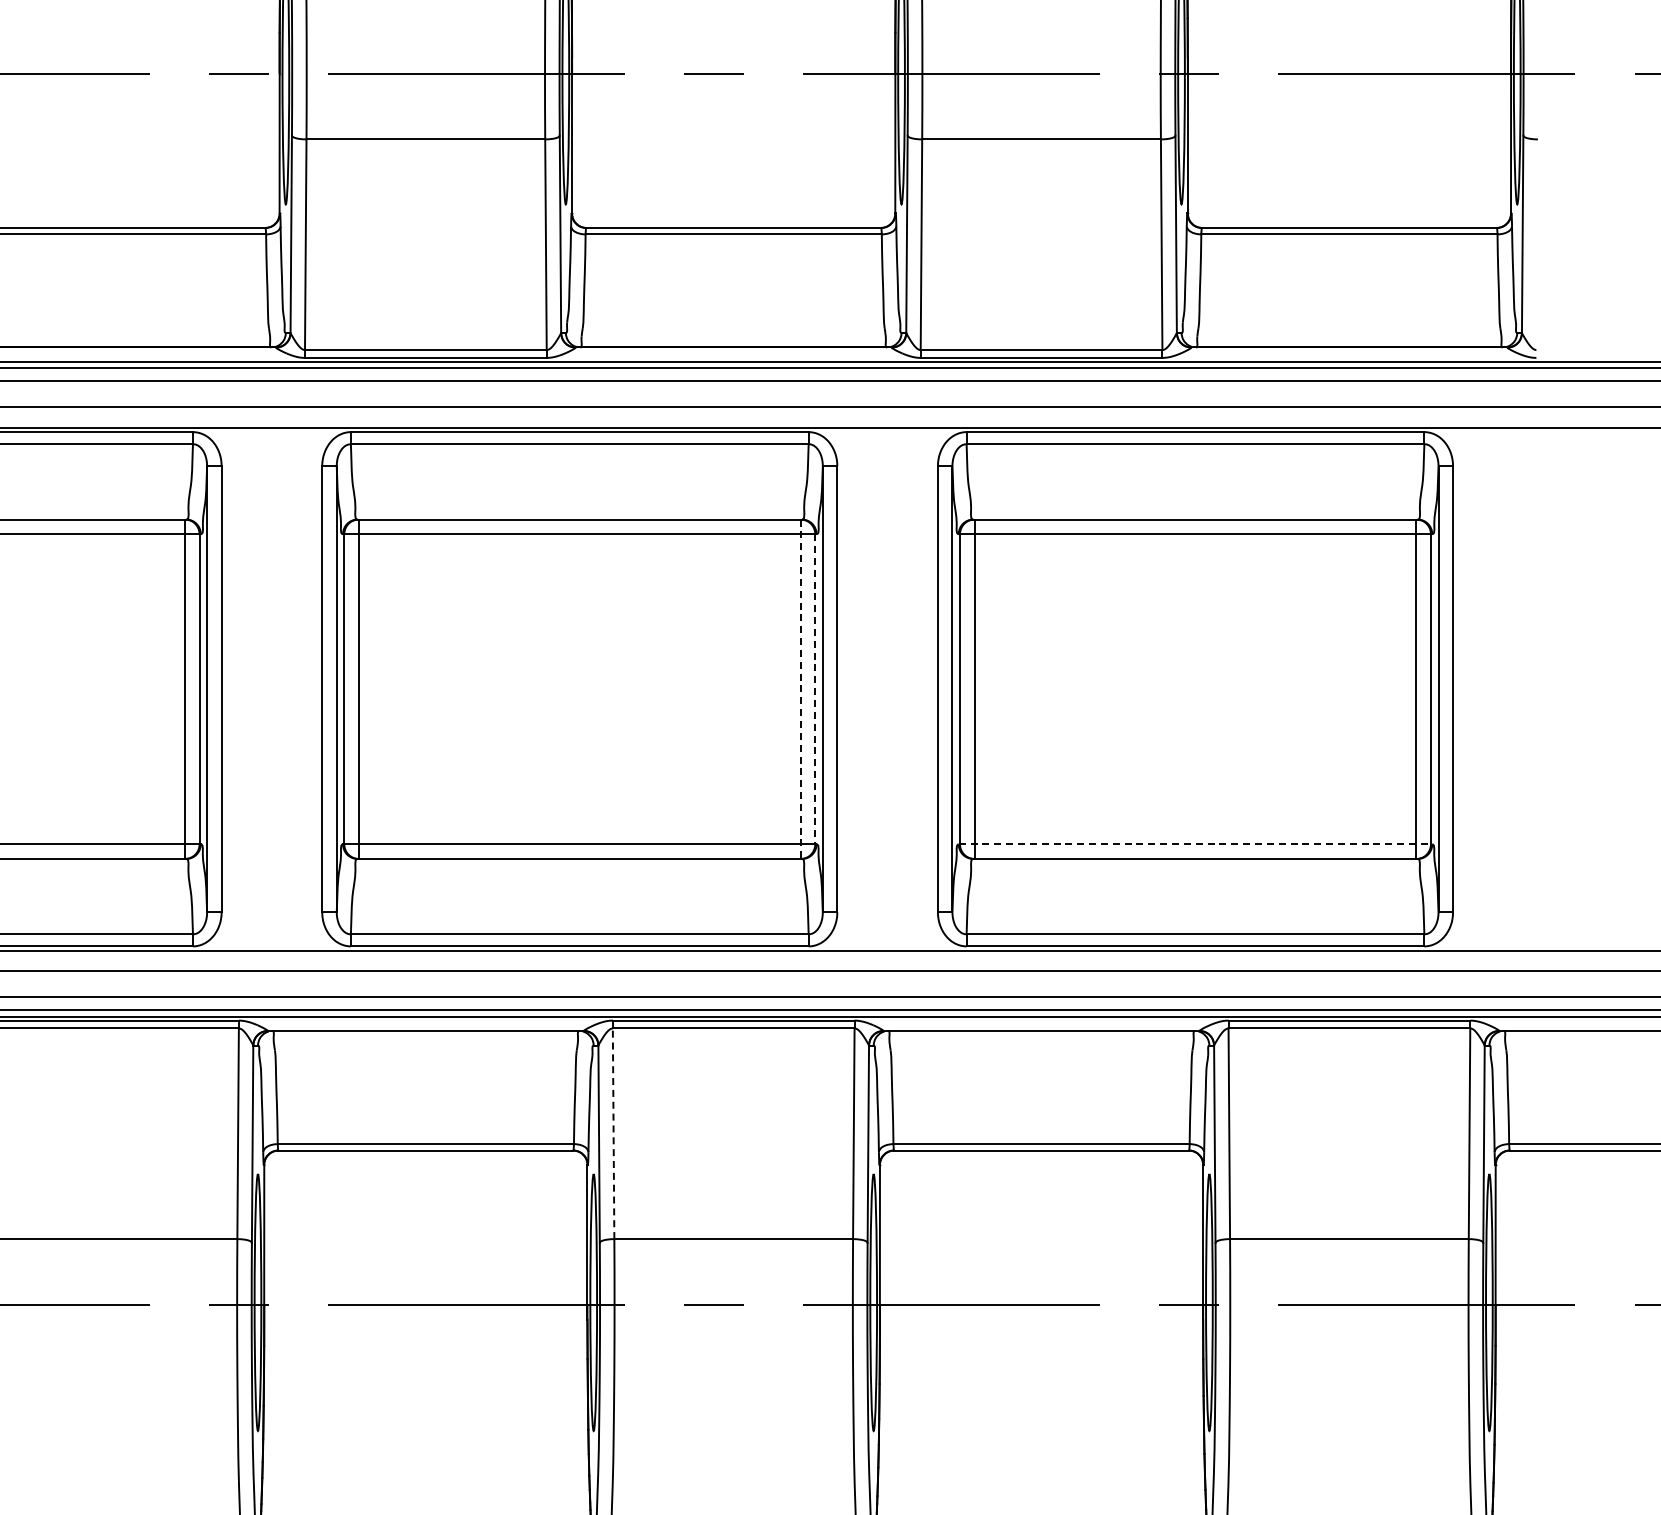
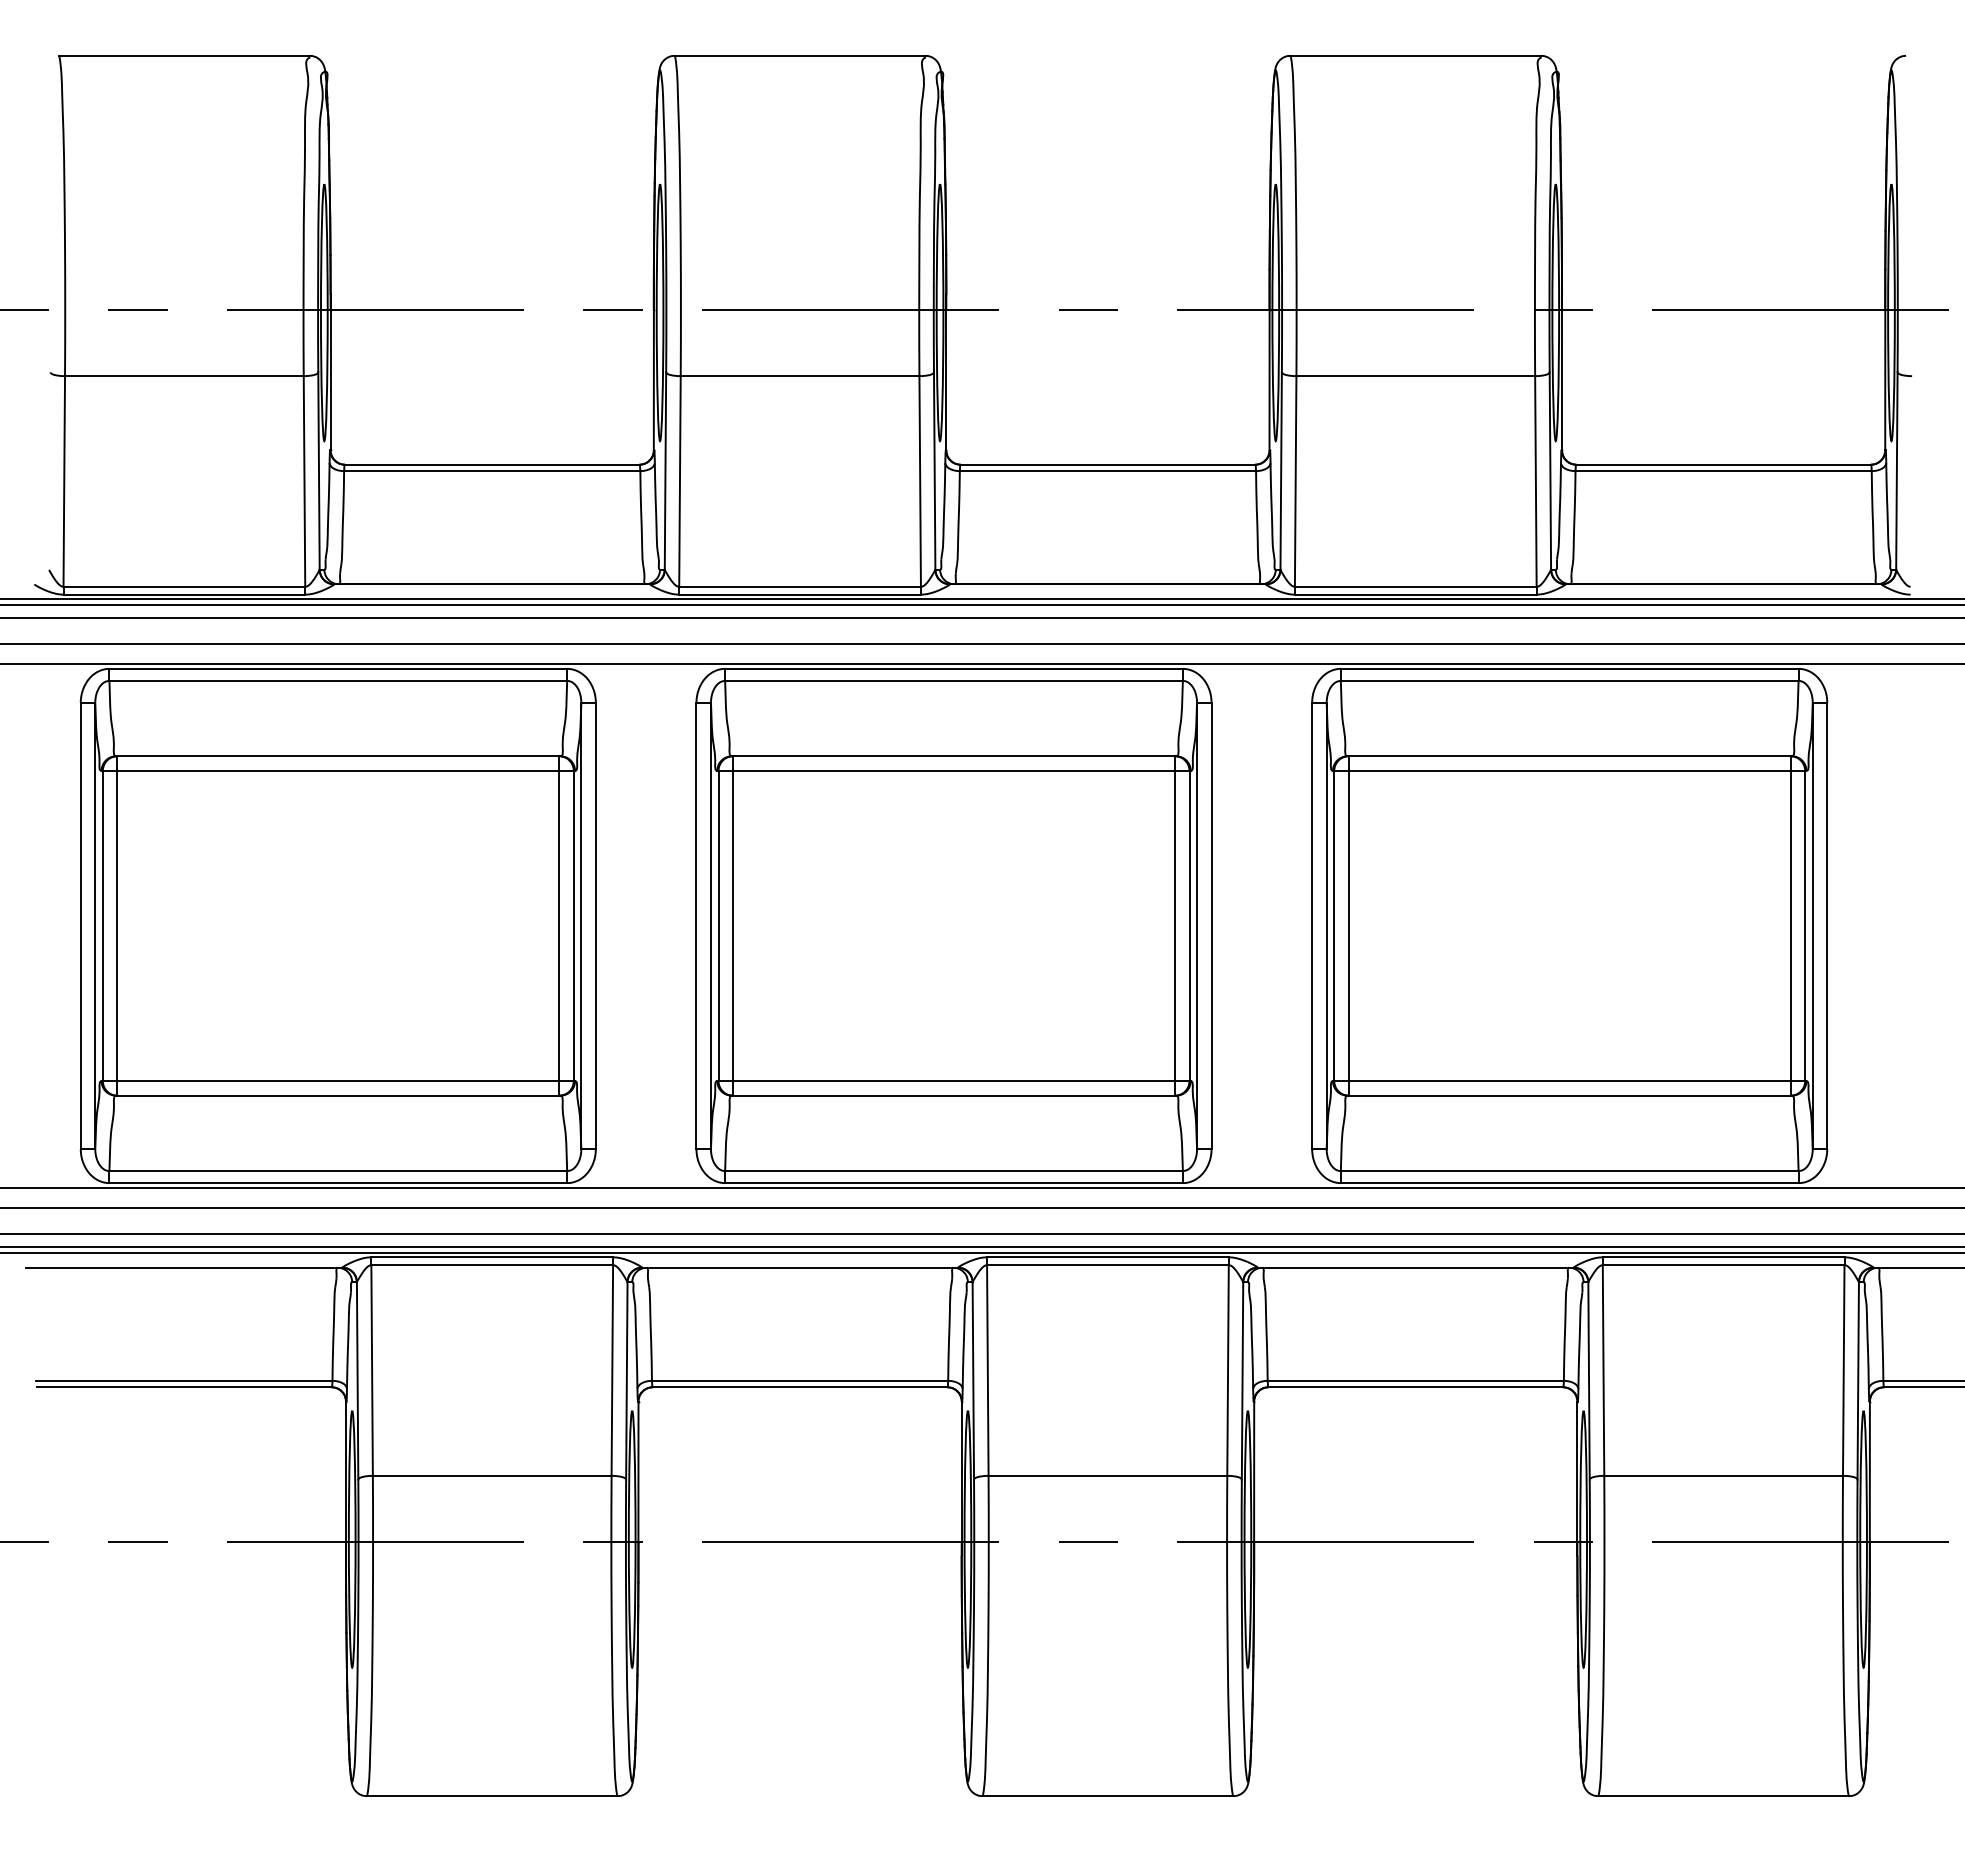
line: (800, 689) -> (1174, 926), dashed -> solid
line: (815, 689) -> (1189, 926), dashed -> solid
line: (1195, 844) -> (1569, 1081), dashed -> solid
line: (613, 1133) -> (987, 1370), dashed -> solid

